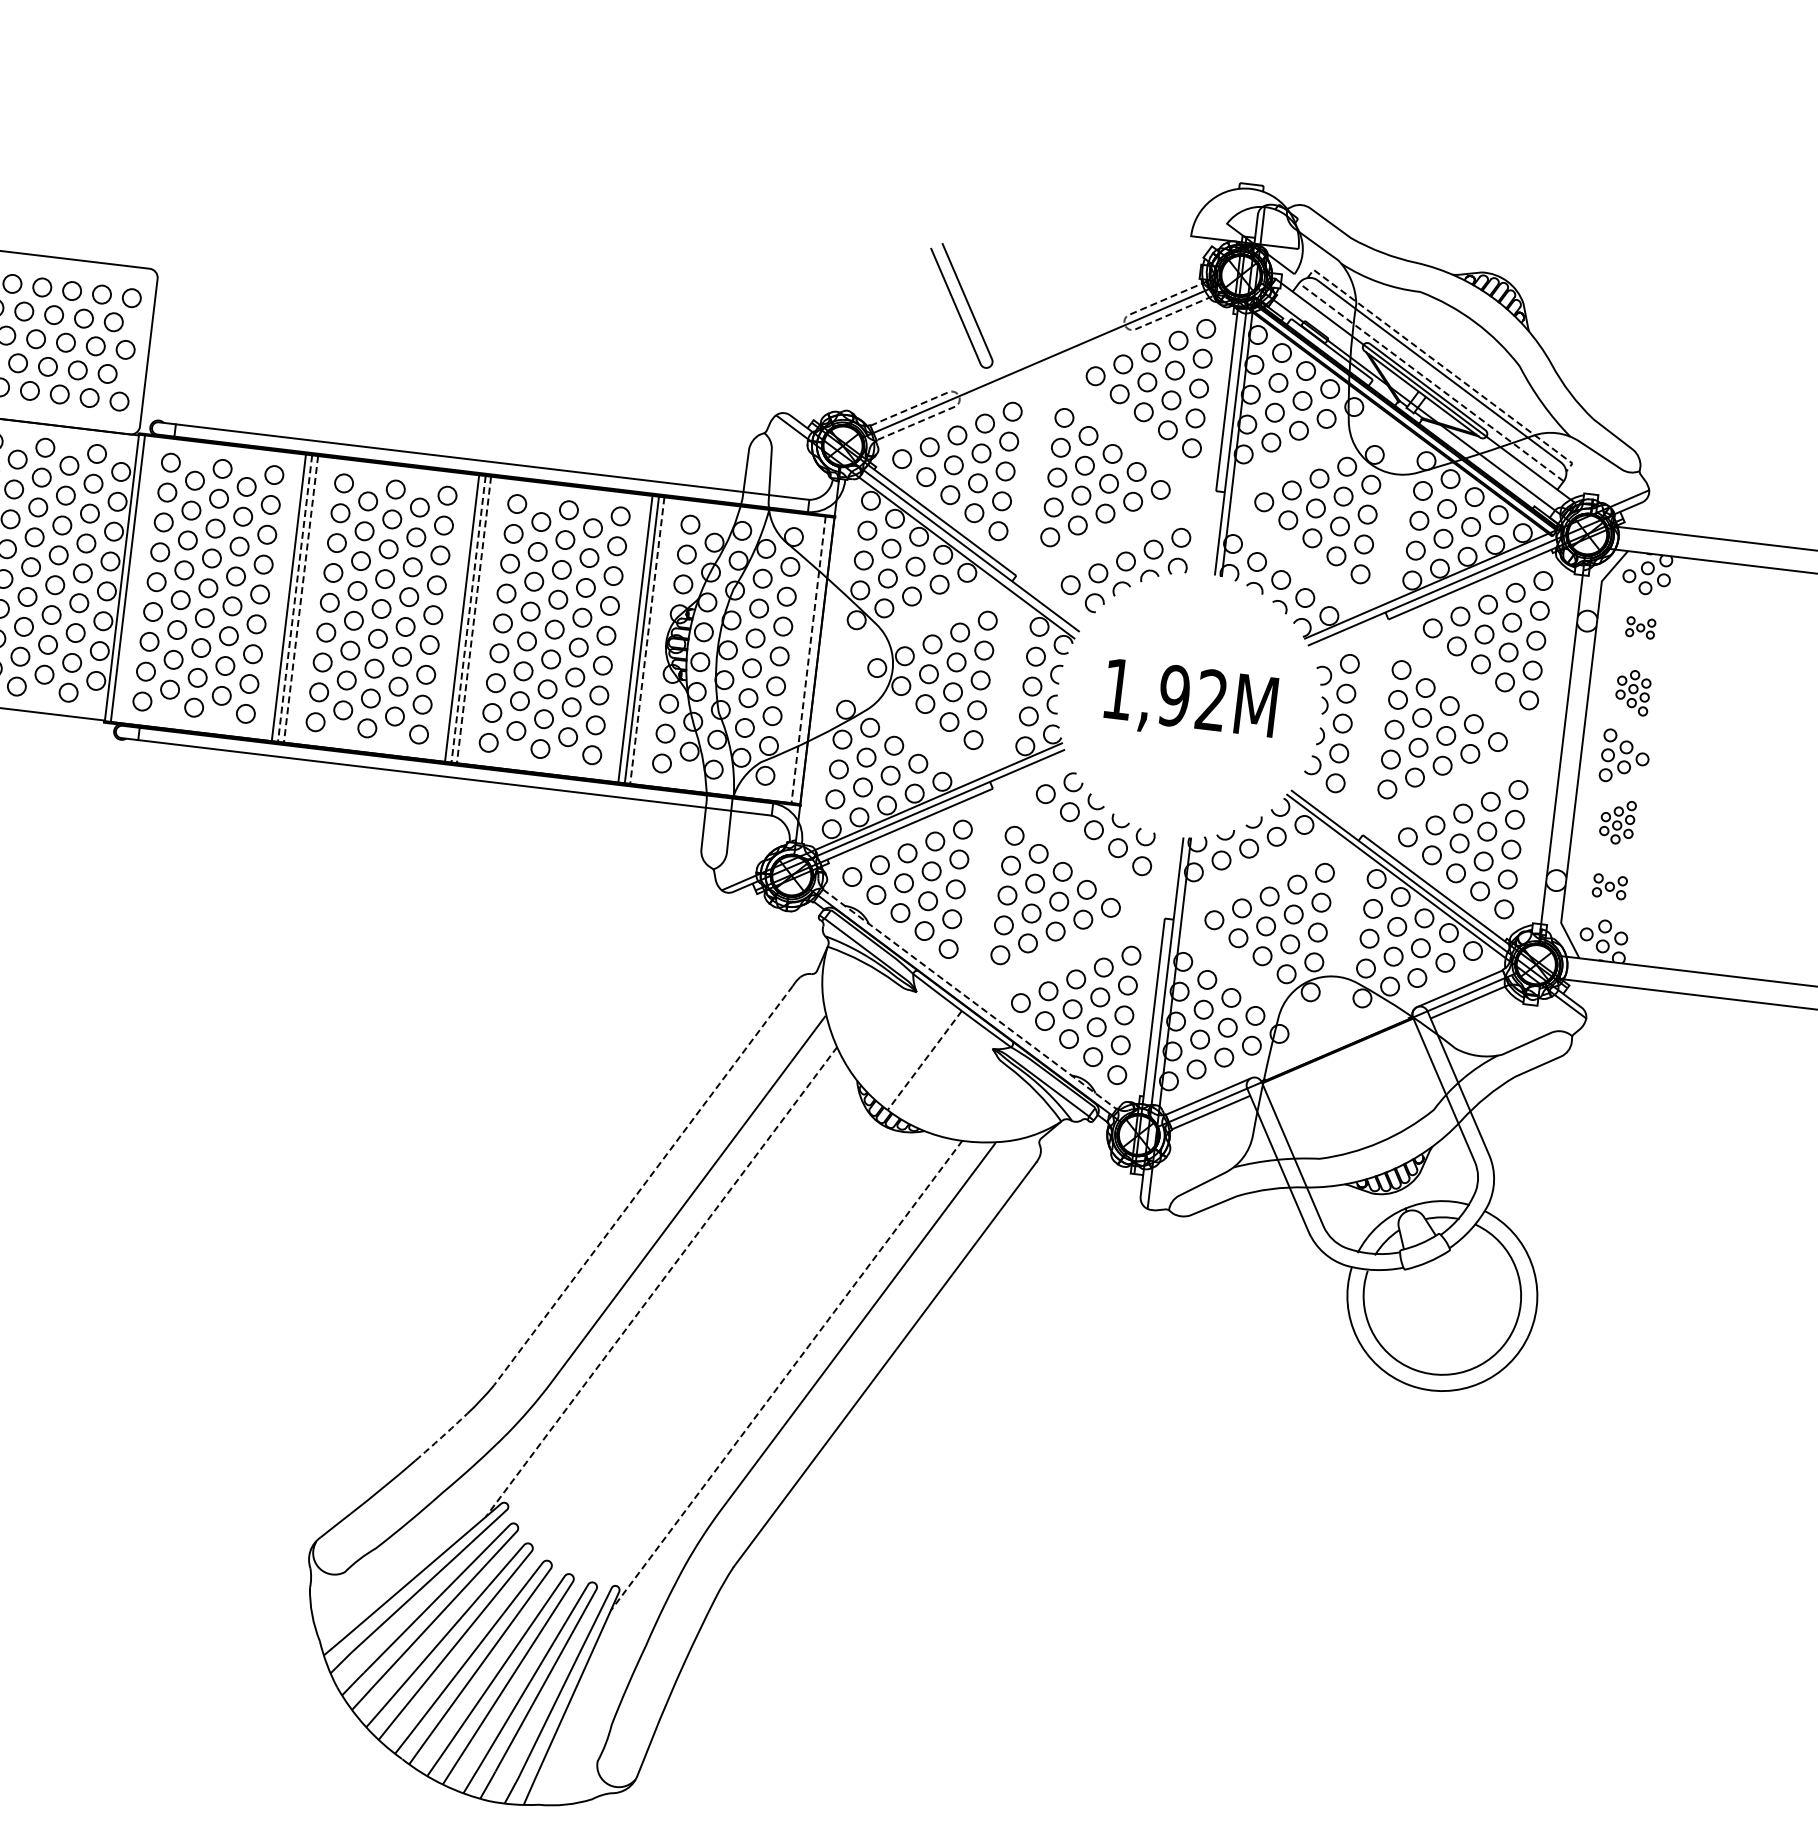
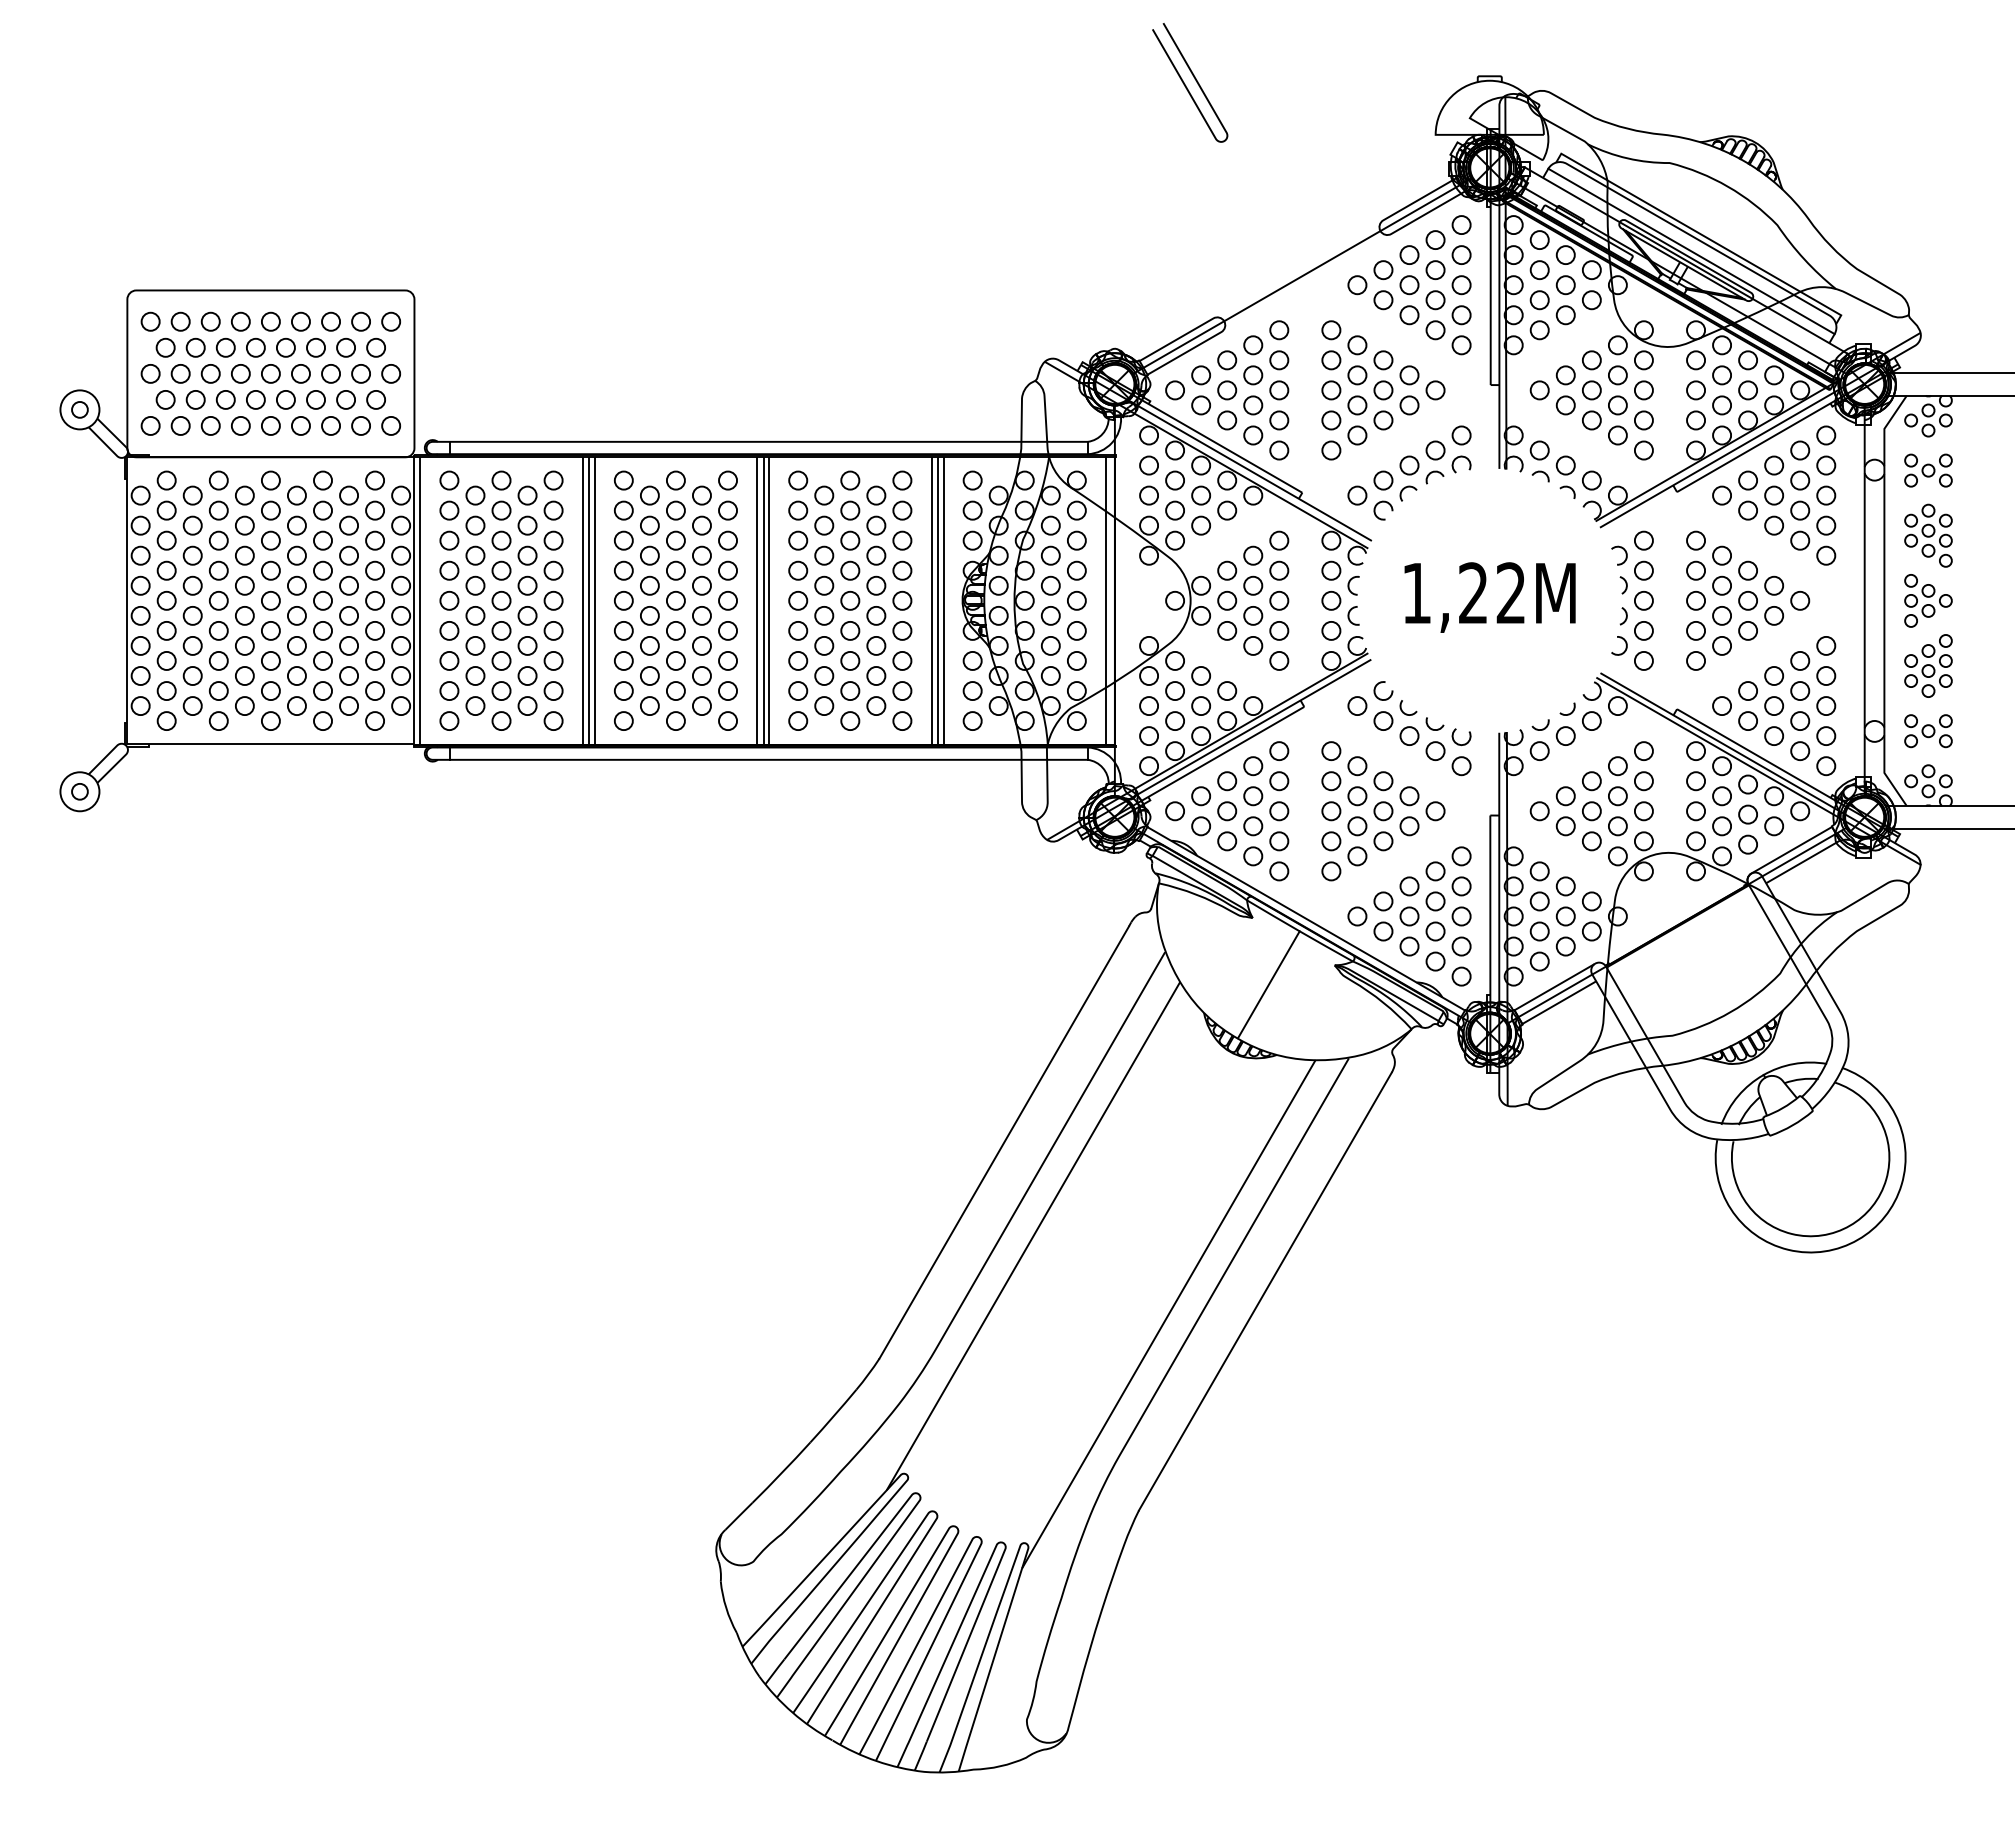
curve: (966, 302) -> (1194, 79), moved
line: (1124, 325) -> (1380, 231), dashed -> solid
line: (1443, 366) -> (1701, 234), dashed -> solid
line: (1431, 382) -> (1691, 251), dashed -> solid
line: (959, 396) -> (1224, 321), dashed -> solid
line: (294, 599) -> (588, 601), dashed -> solid
line: (300, 599) -> (594, 601), dashed -> solid
line: (468, 620) -> (763, 601), dashed -> solid
line: (474, 620) -> (769, 601), dashed -> solid
part: (1640, 627) -> (1928, 470), size x1.67
line: (647, 641) -> (943, 601), dashed -> solid
line: (808, 660) -> (1105, 601), dashed -> solid
part: (1633, 692) -> (1928, 535), size x1.43
text: (1174, 696) -> (1473, 593), 1,92M -> 1,22M
part: (1617, 821) -> (1928, 665), size x1.43
part: (1609, 887) -> (1928, 731), size x1.43
line: (969, 1000) -> (1306, 919), dashed -> solid
line: (924, 1060) -> (1268, 984), dashed -> solid
line: (642, 1186) -> (1003, 1143), dashed -> solid
line: (661, 1281) -> (1033, 1235), dashed -> solid
line: (786, 1375) -> (1168, 1314), dashed -> solid
arc: (441, 1437) -> (833, 1416), dashed -> solid

